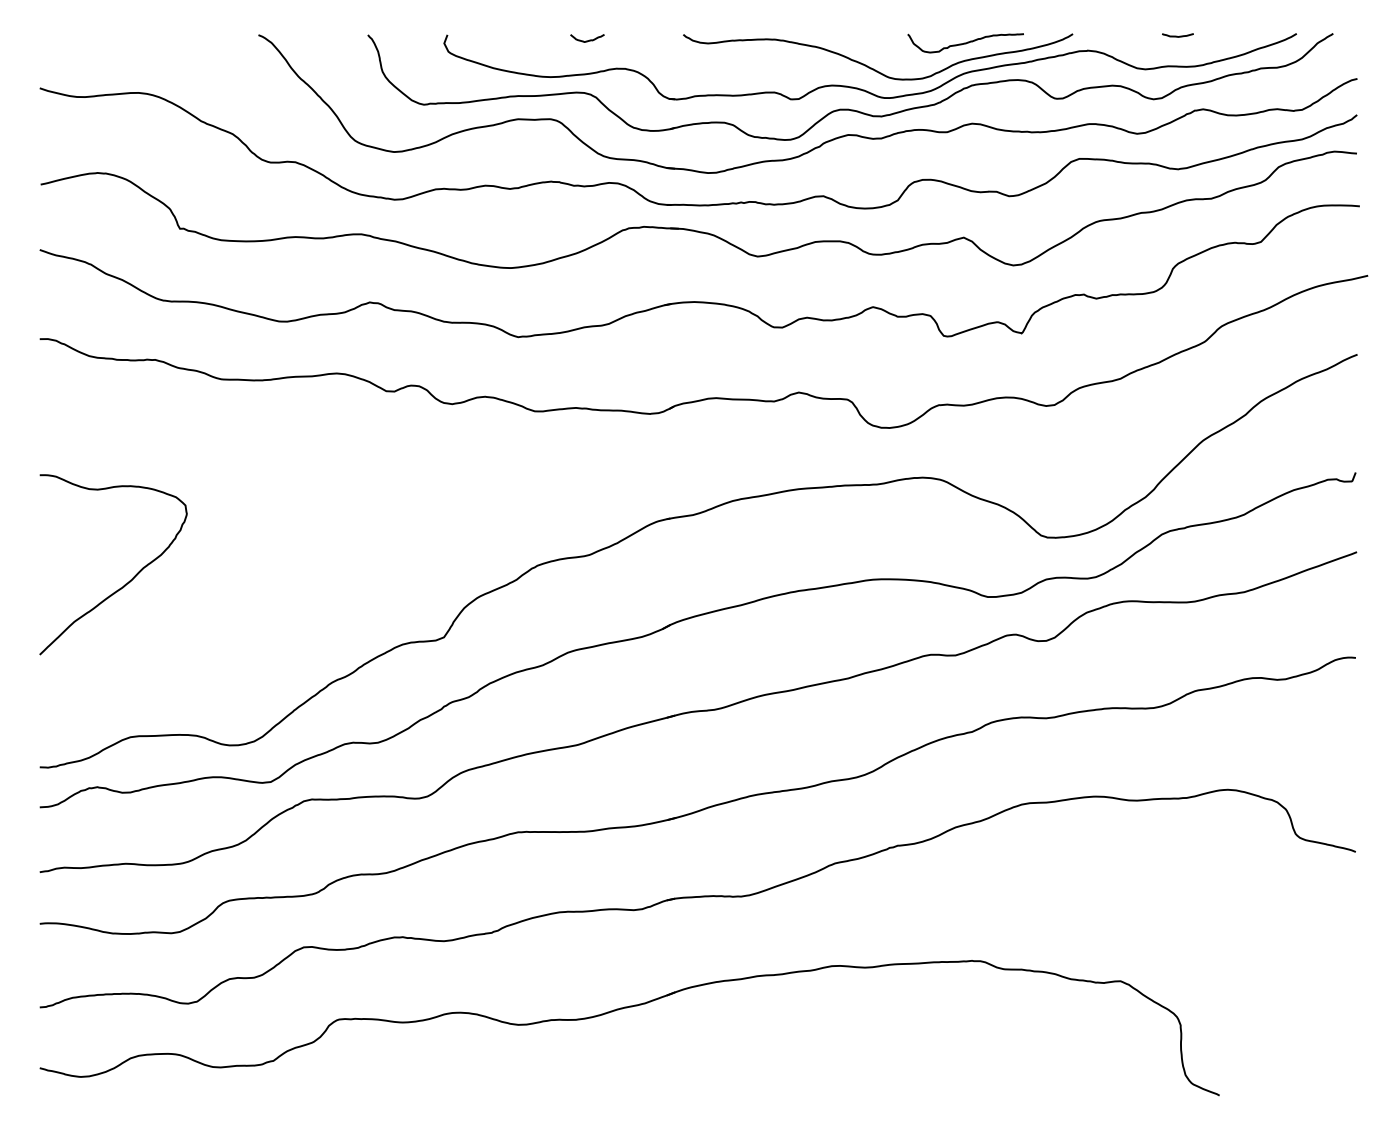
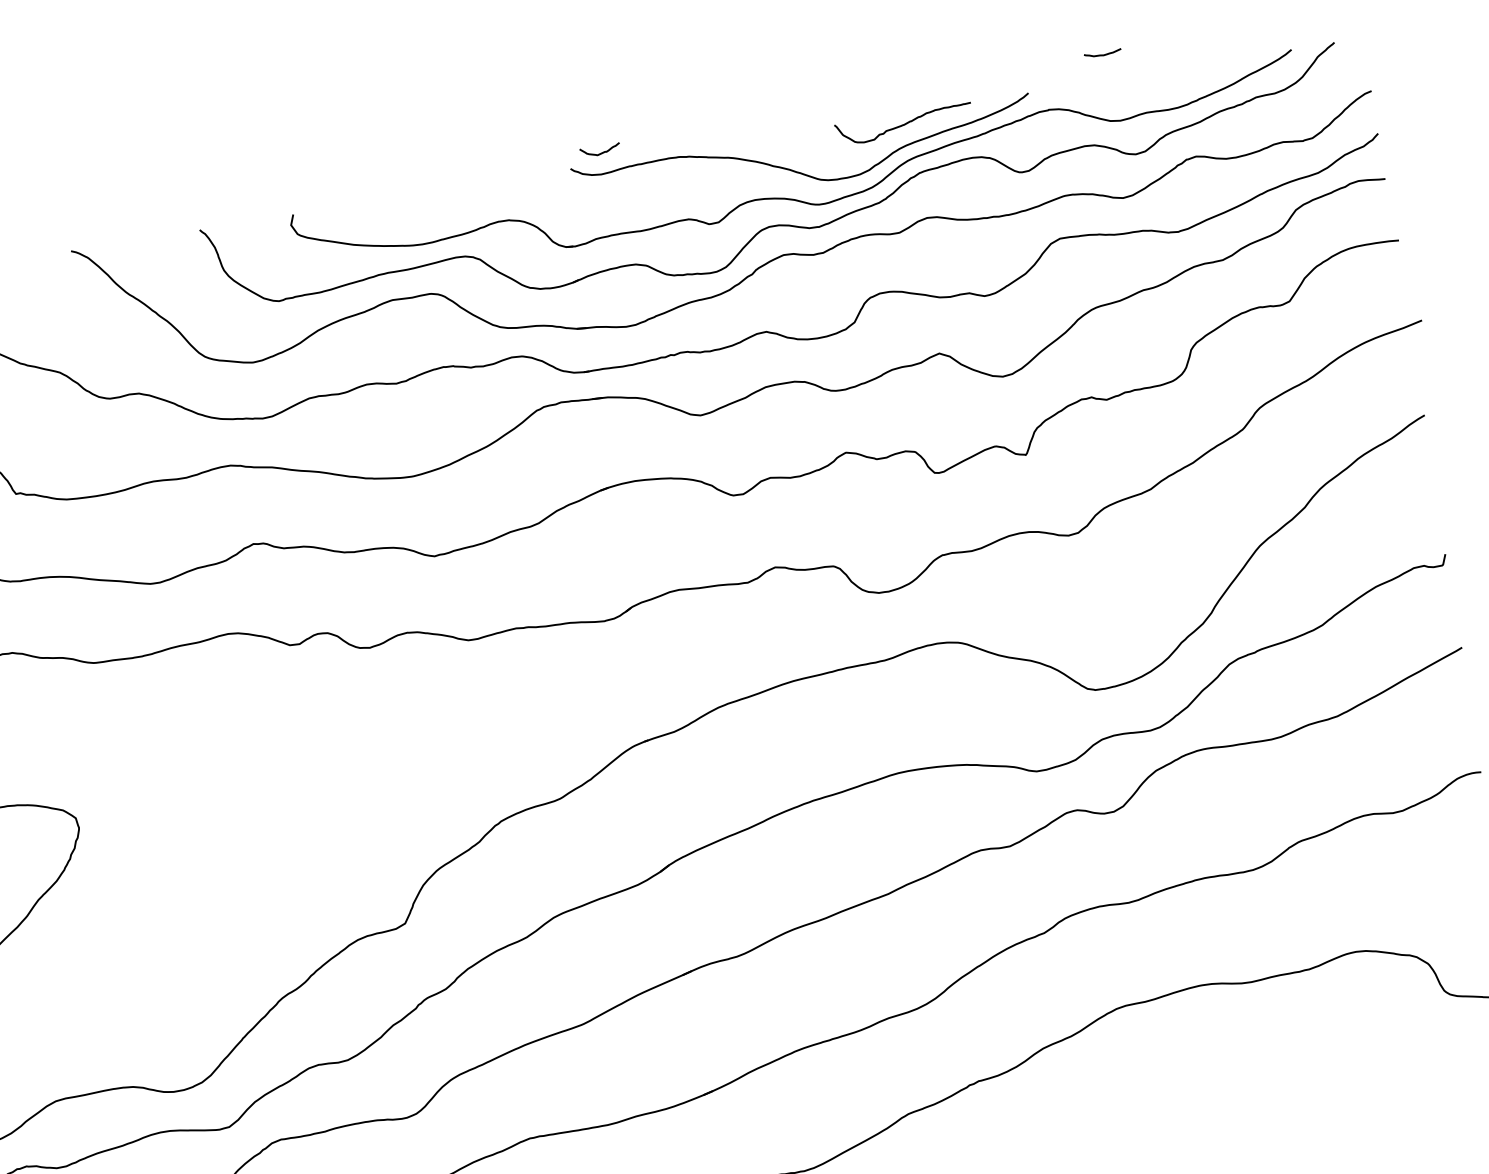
curve: (1177, 35) -> (1102, 53), moved
curve: (587, 40) -> (600, 152), moved

